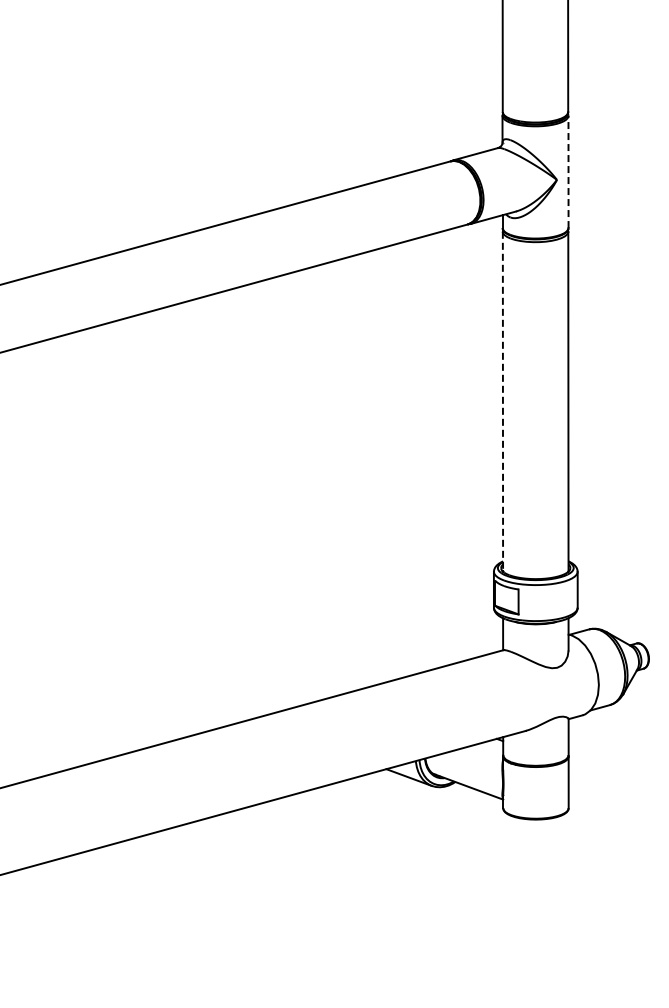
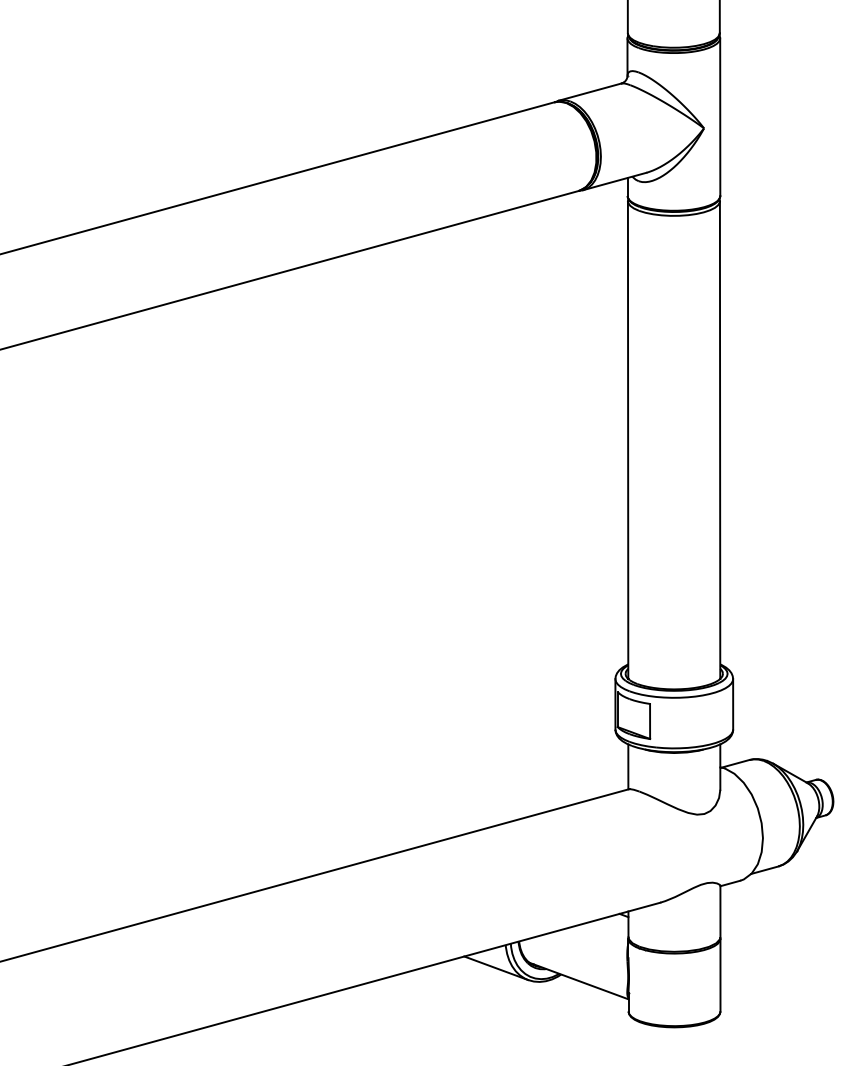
line: (568, 171) -> (720, 116), dashed -> solid
line: (502, 401) -> (627, 439), dashed -> solid

